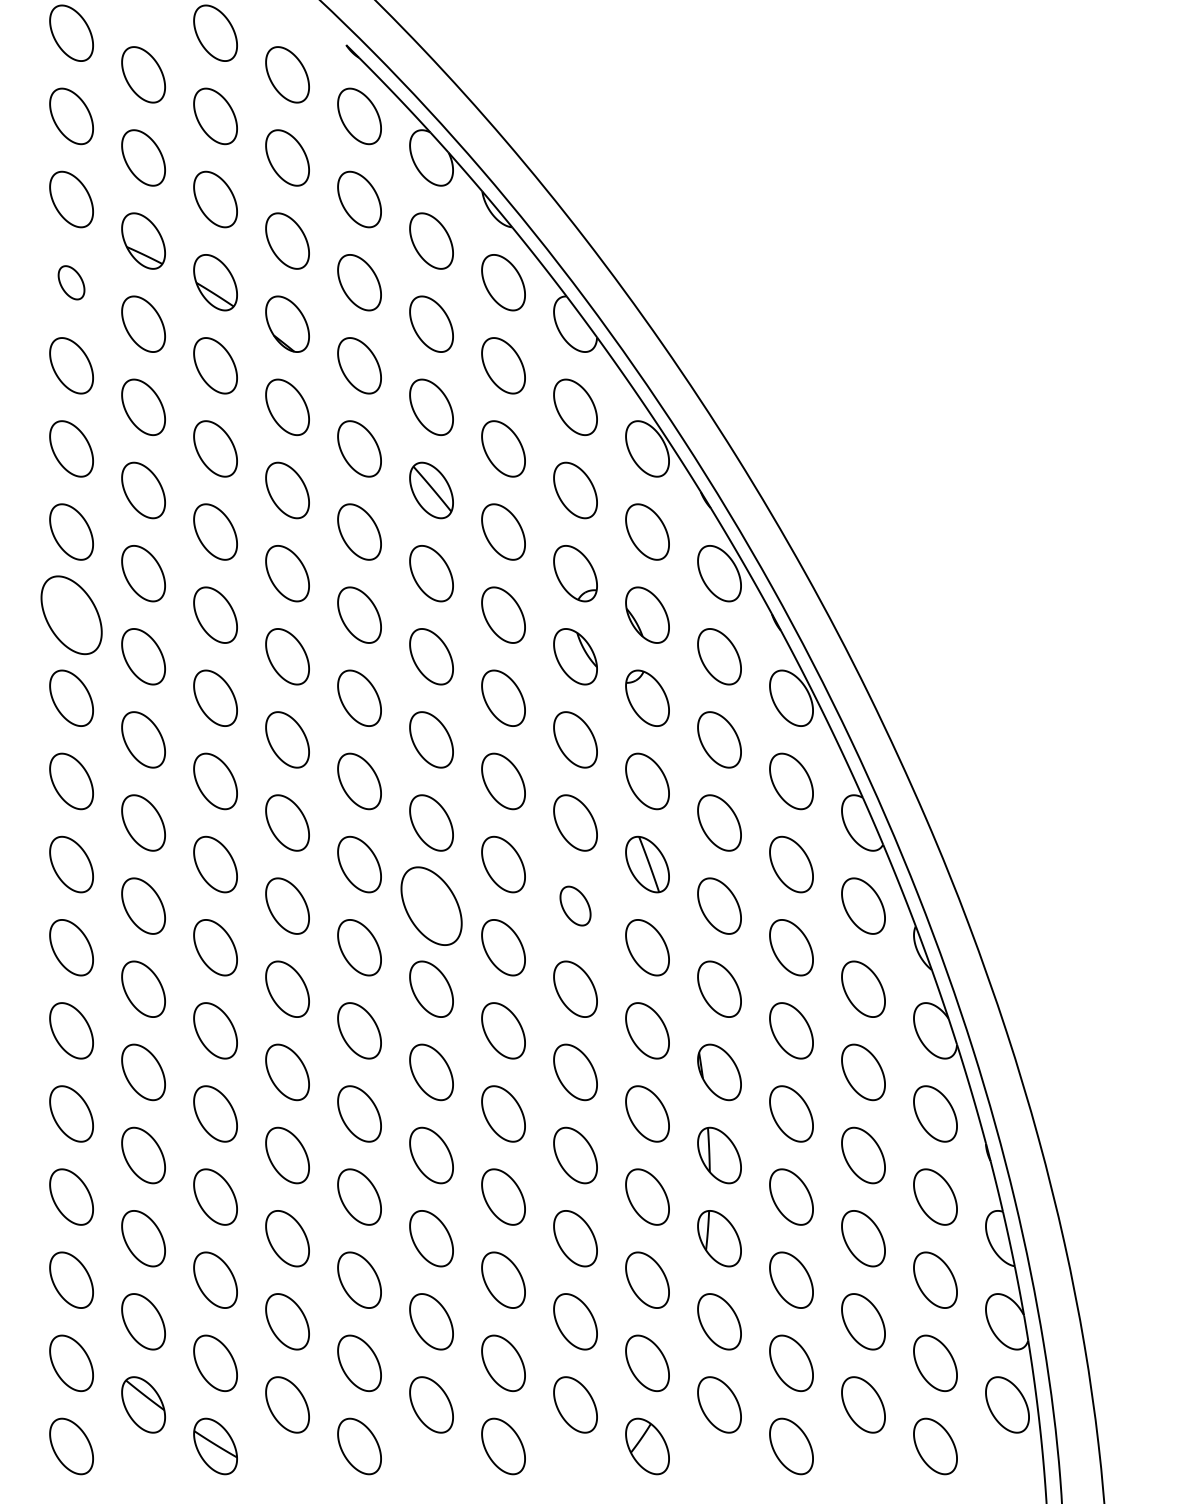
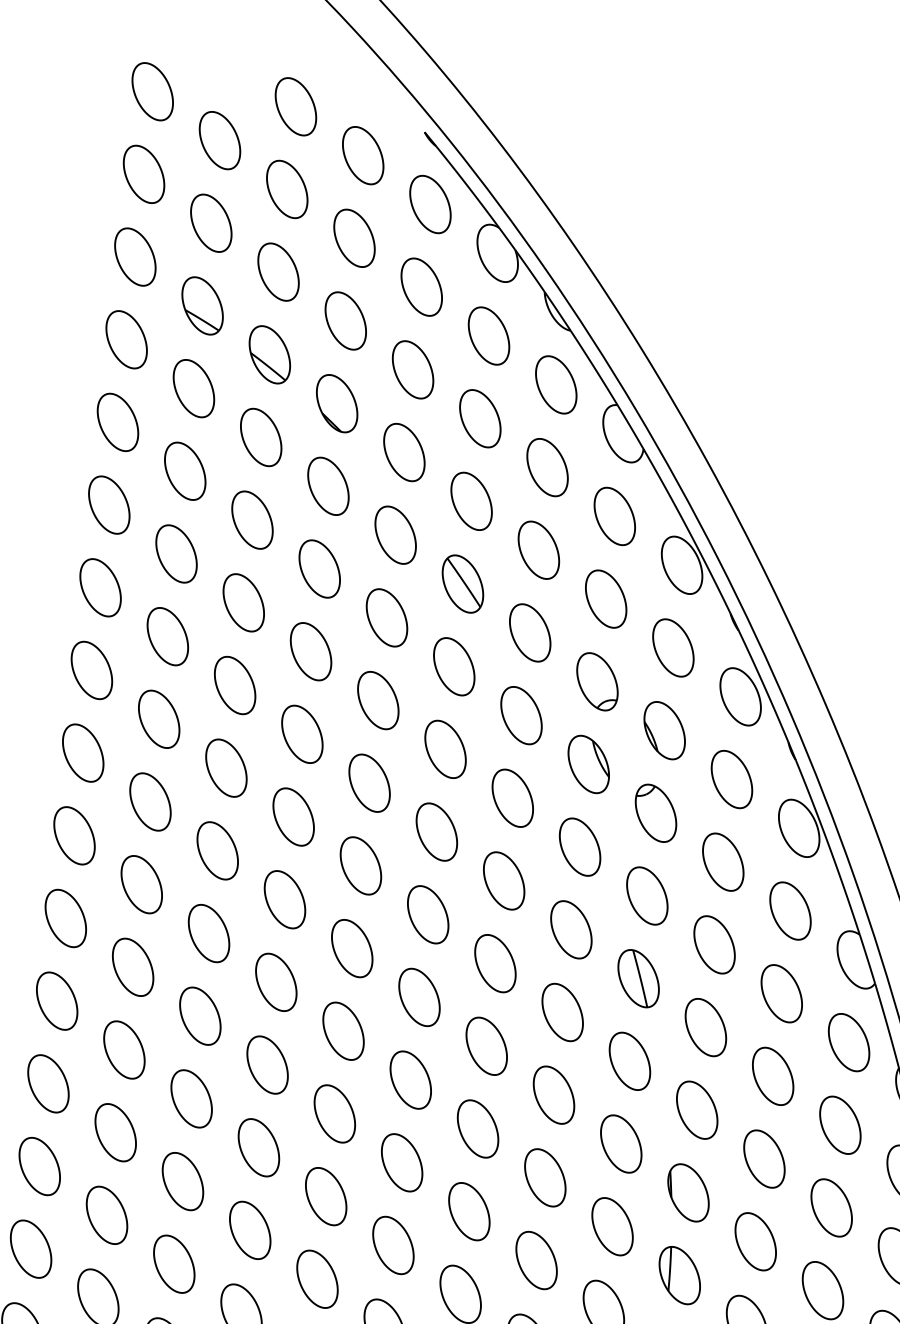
part: (71, 282) -> (126, 339), size x1.67
part: (71, 614) -> (91, 669), size x0.71
part: (431, 905) -> (419, 996), size x0.71
part: (575, 905) -> (562, 1011), size x1.43

